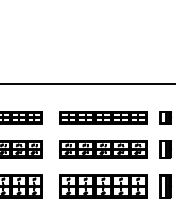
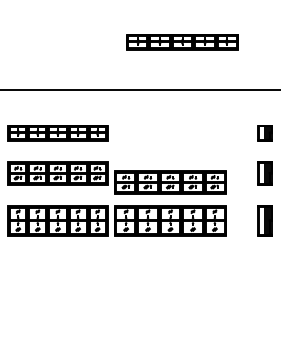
part: (103, 118) -> (182, 42), moved
part: (103, 149) -> (170, 182), moved
part: (103, 186) -> (170, 220), moved

